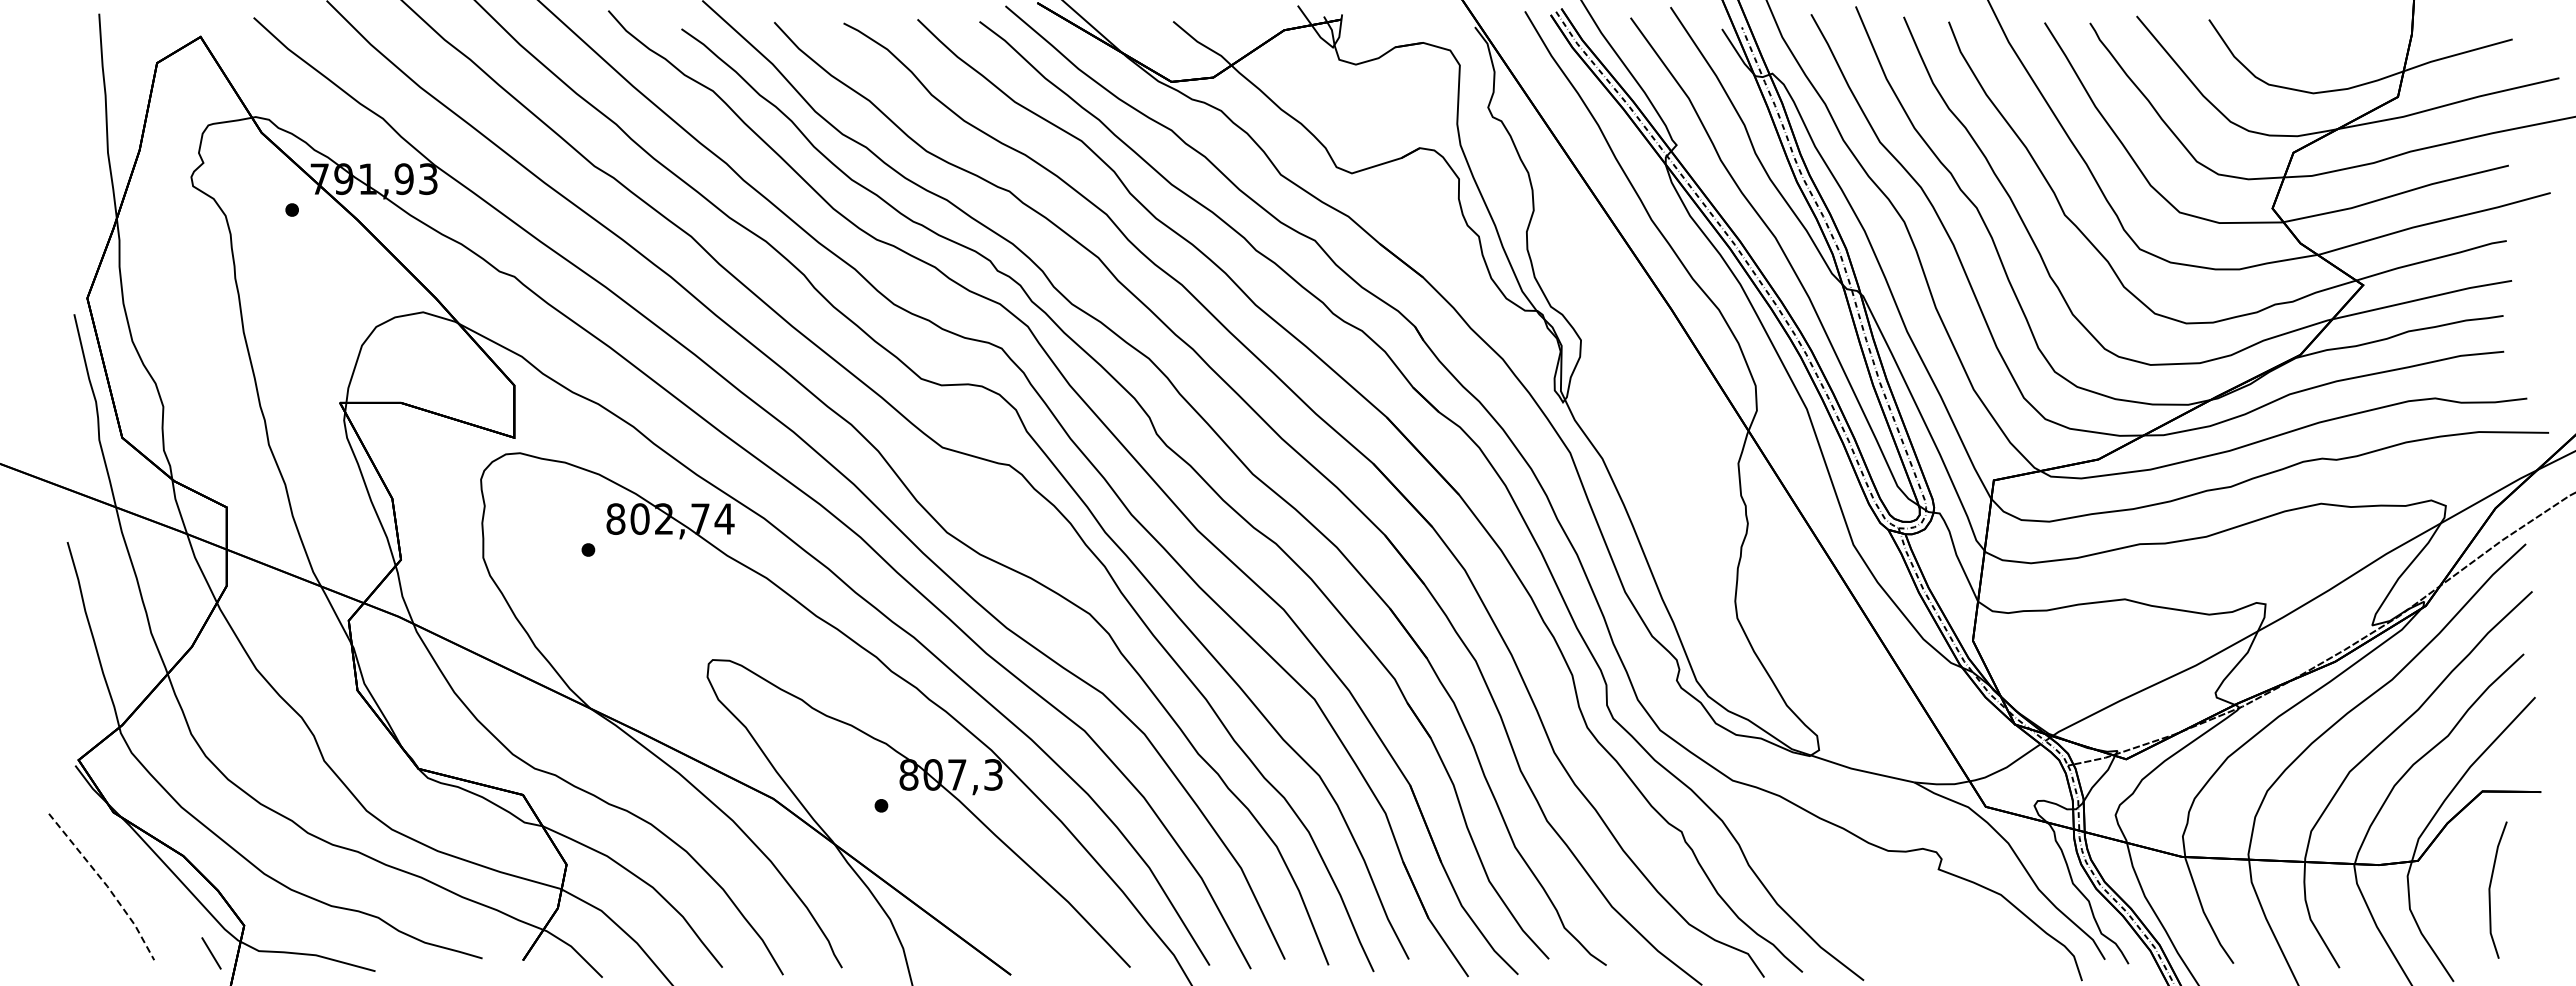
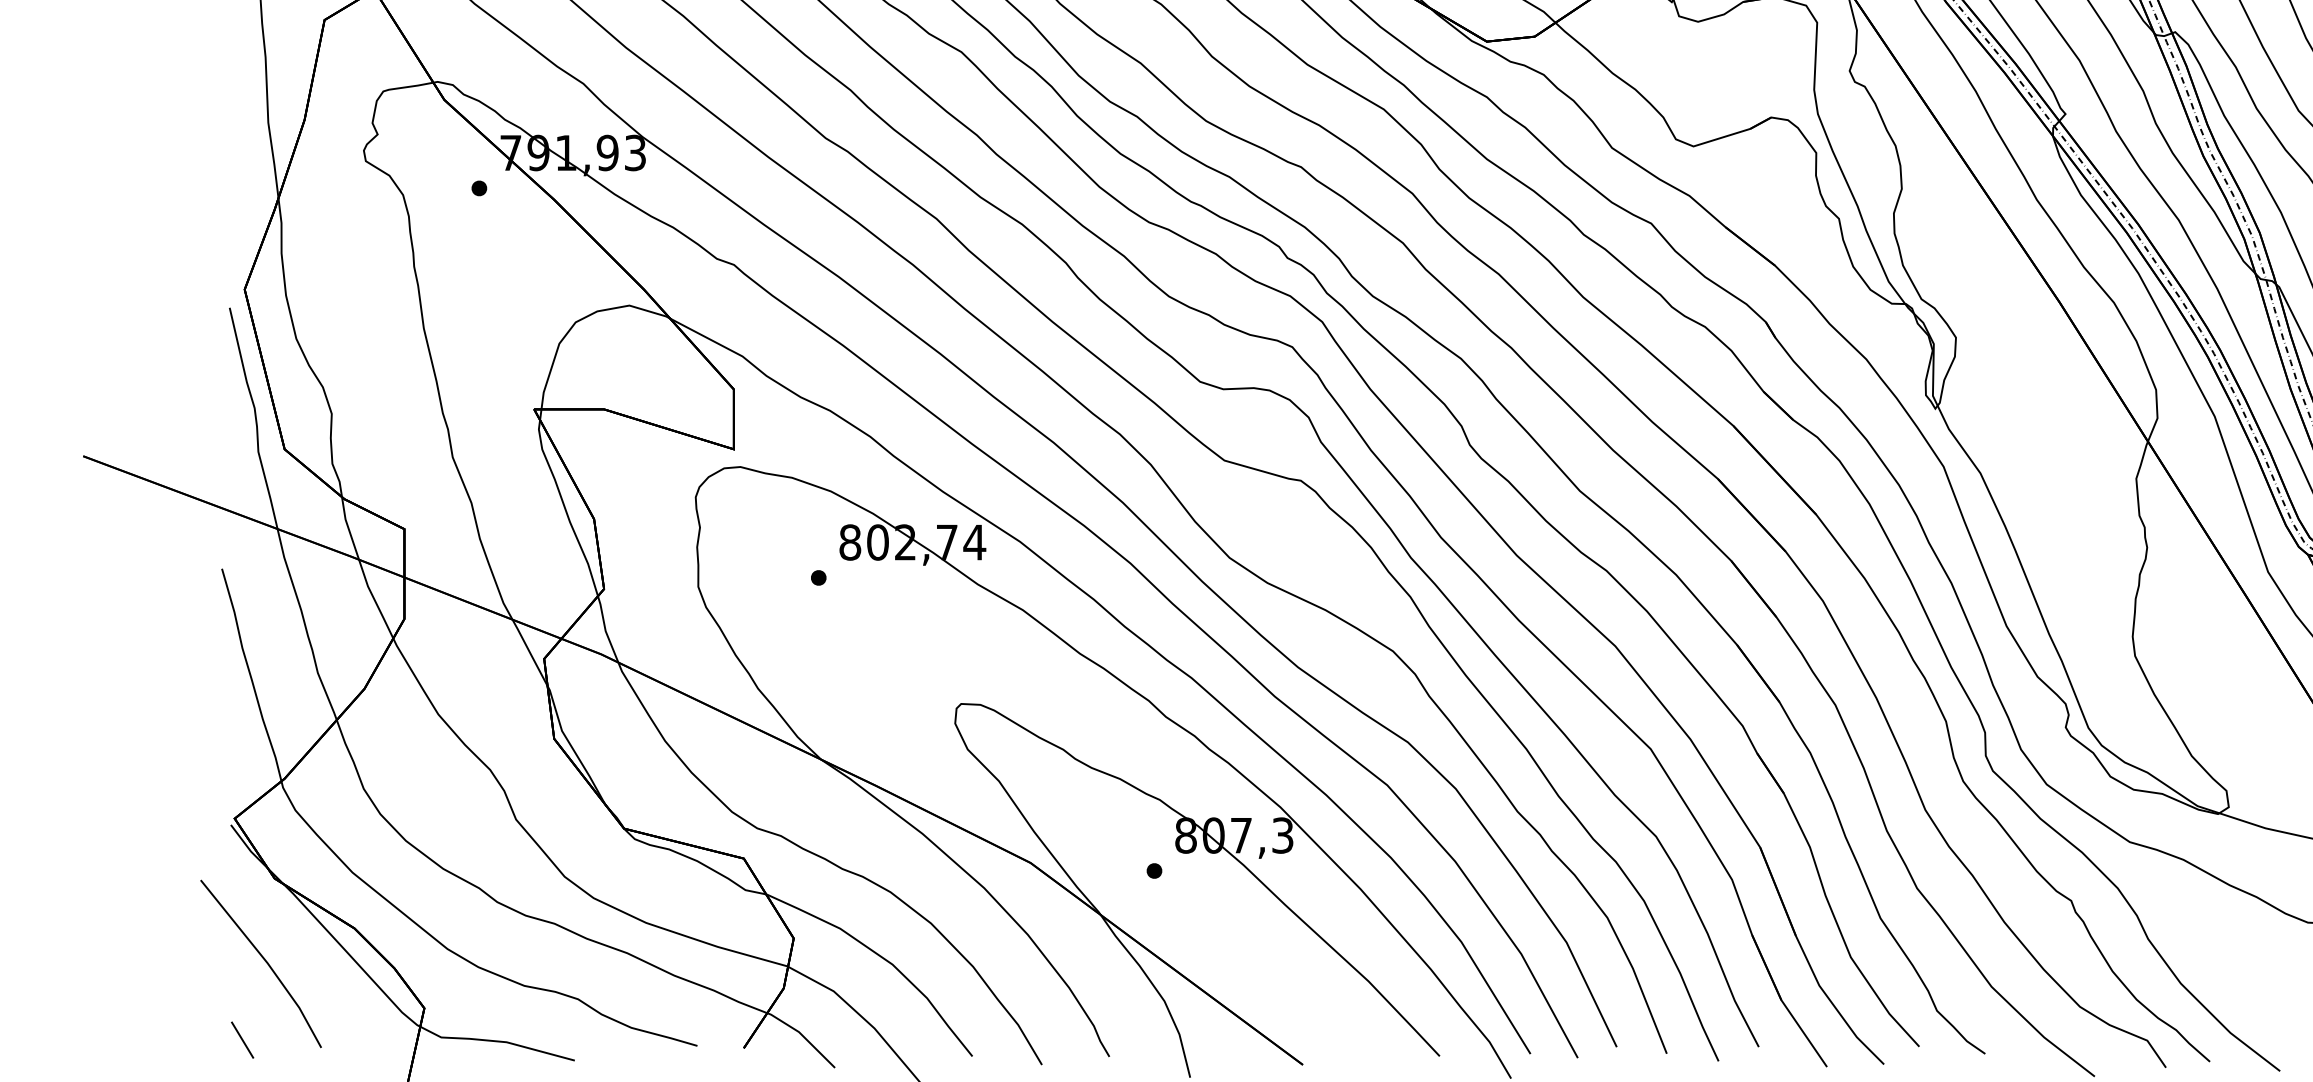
line: (106, 884) -> (266, 961), dashed -> solid
line: (211, 953) -> (242, 1040), moved

